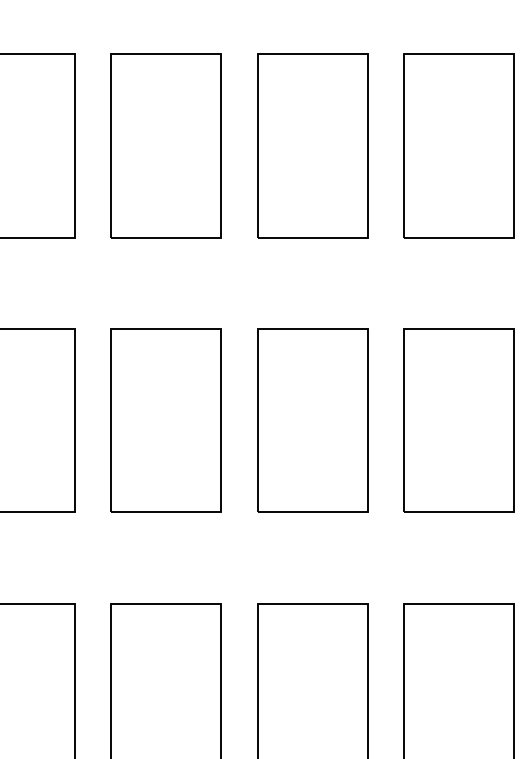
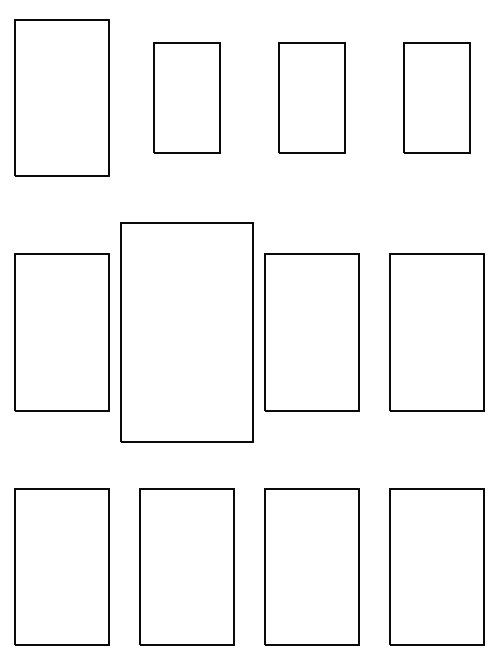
part: (165, 145) -> (186, 97), size x0.7
part: (312, 145) -> (311, 97), size x0.7
part: (458, 145) -> (436, 97), size x0.7
part: (165, 420) -> (186, 332), size x1.4

